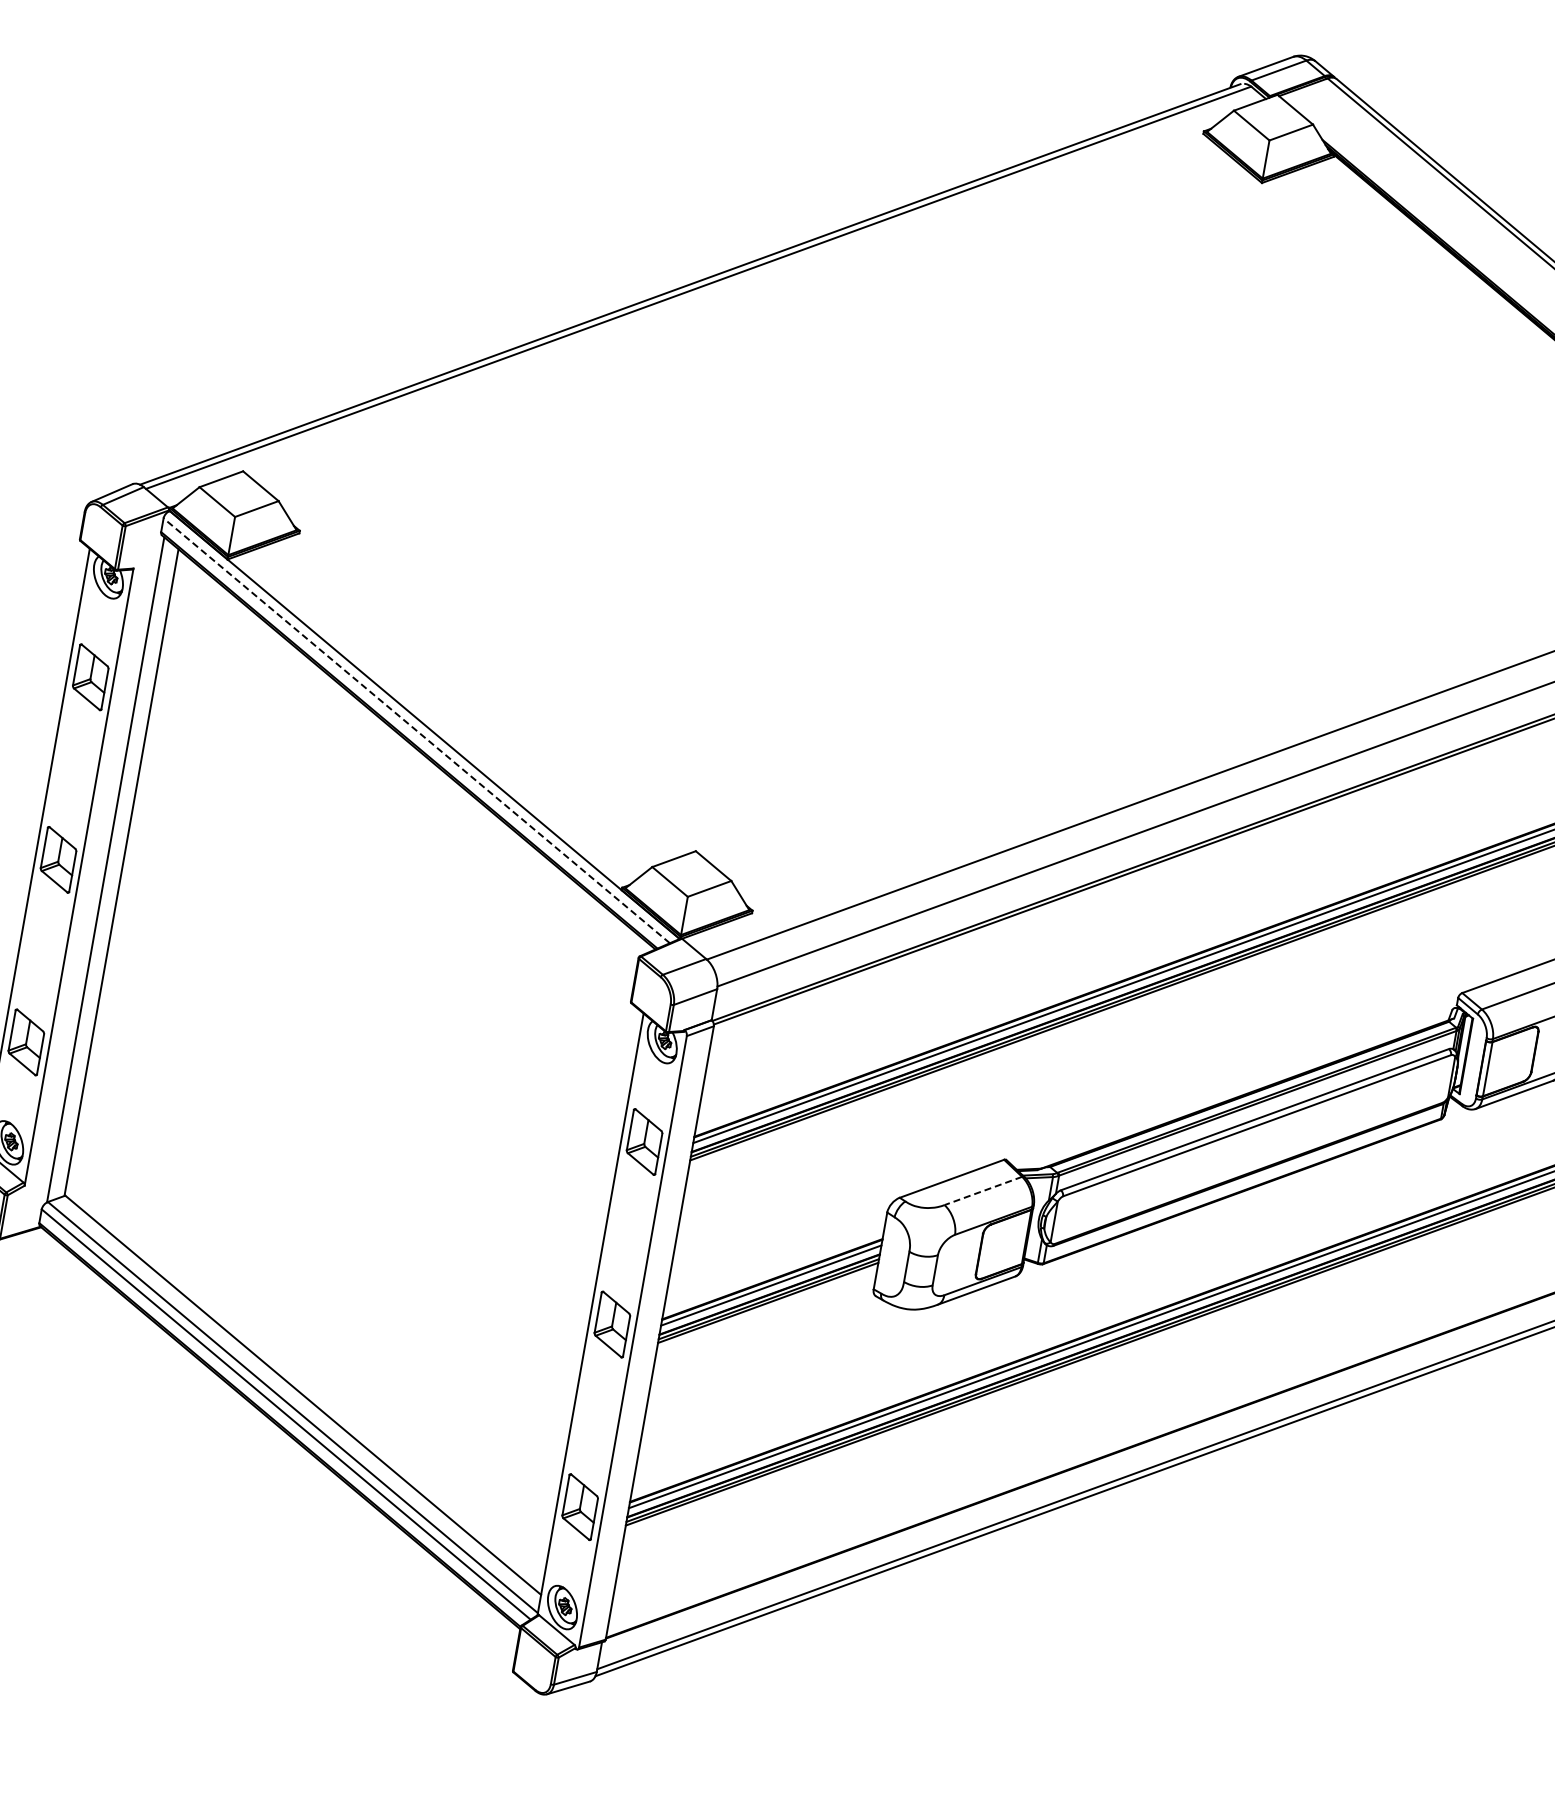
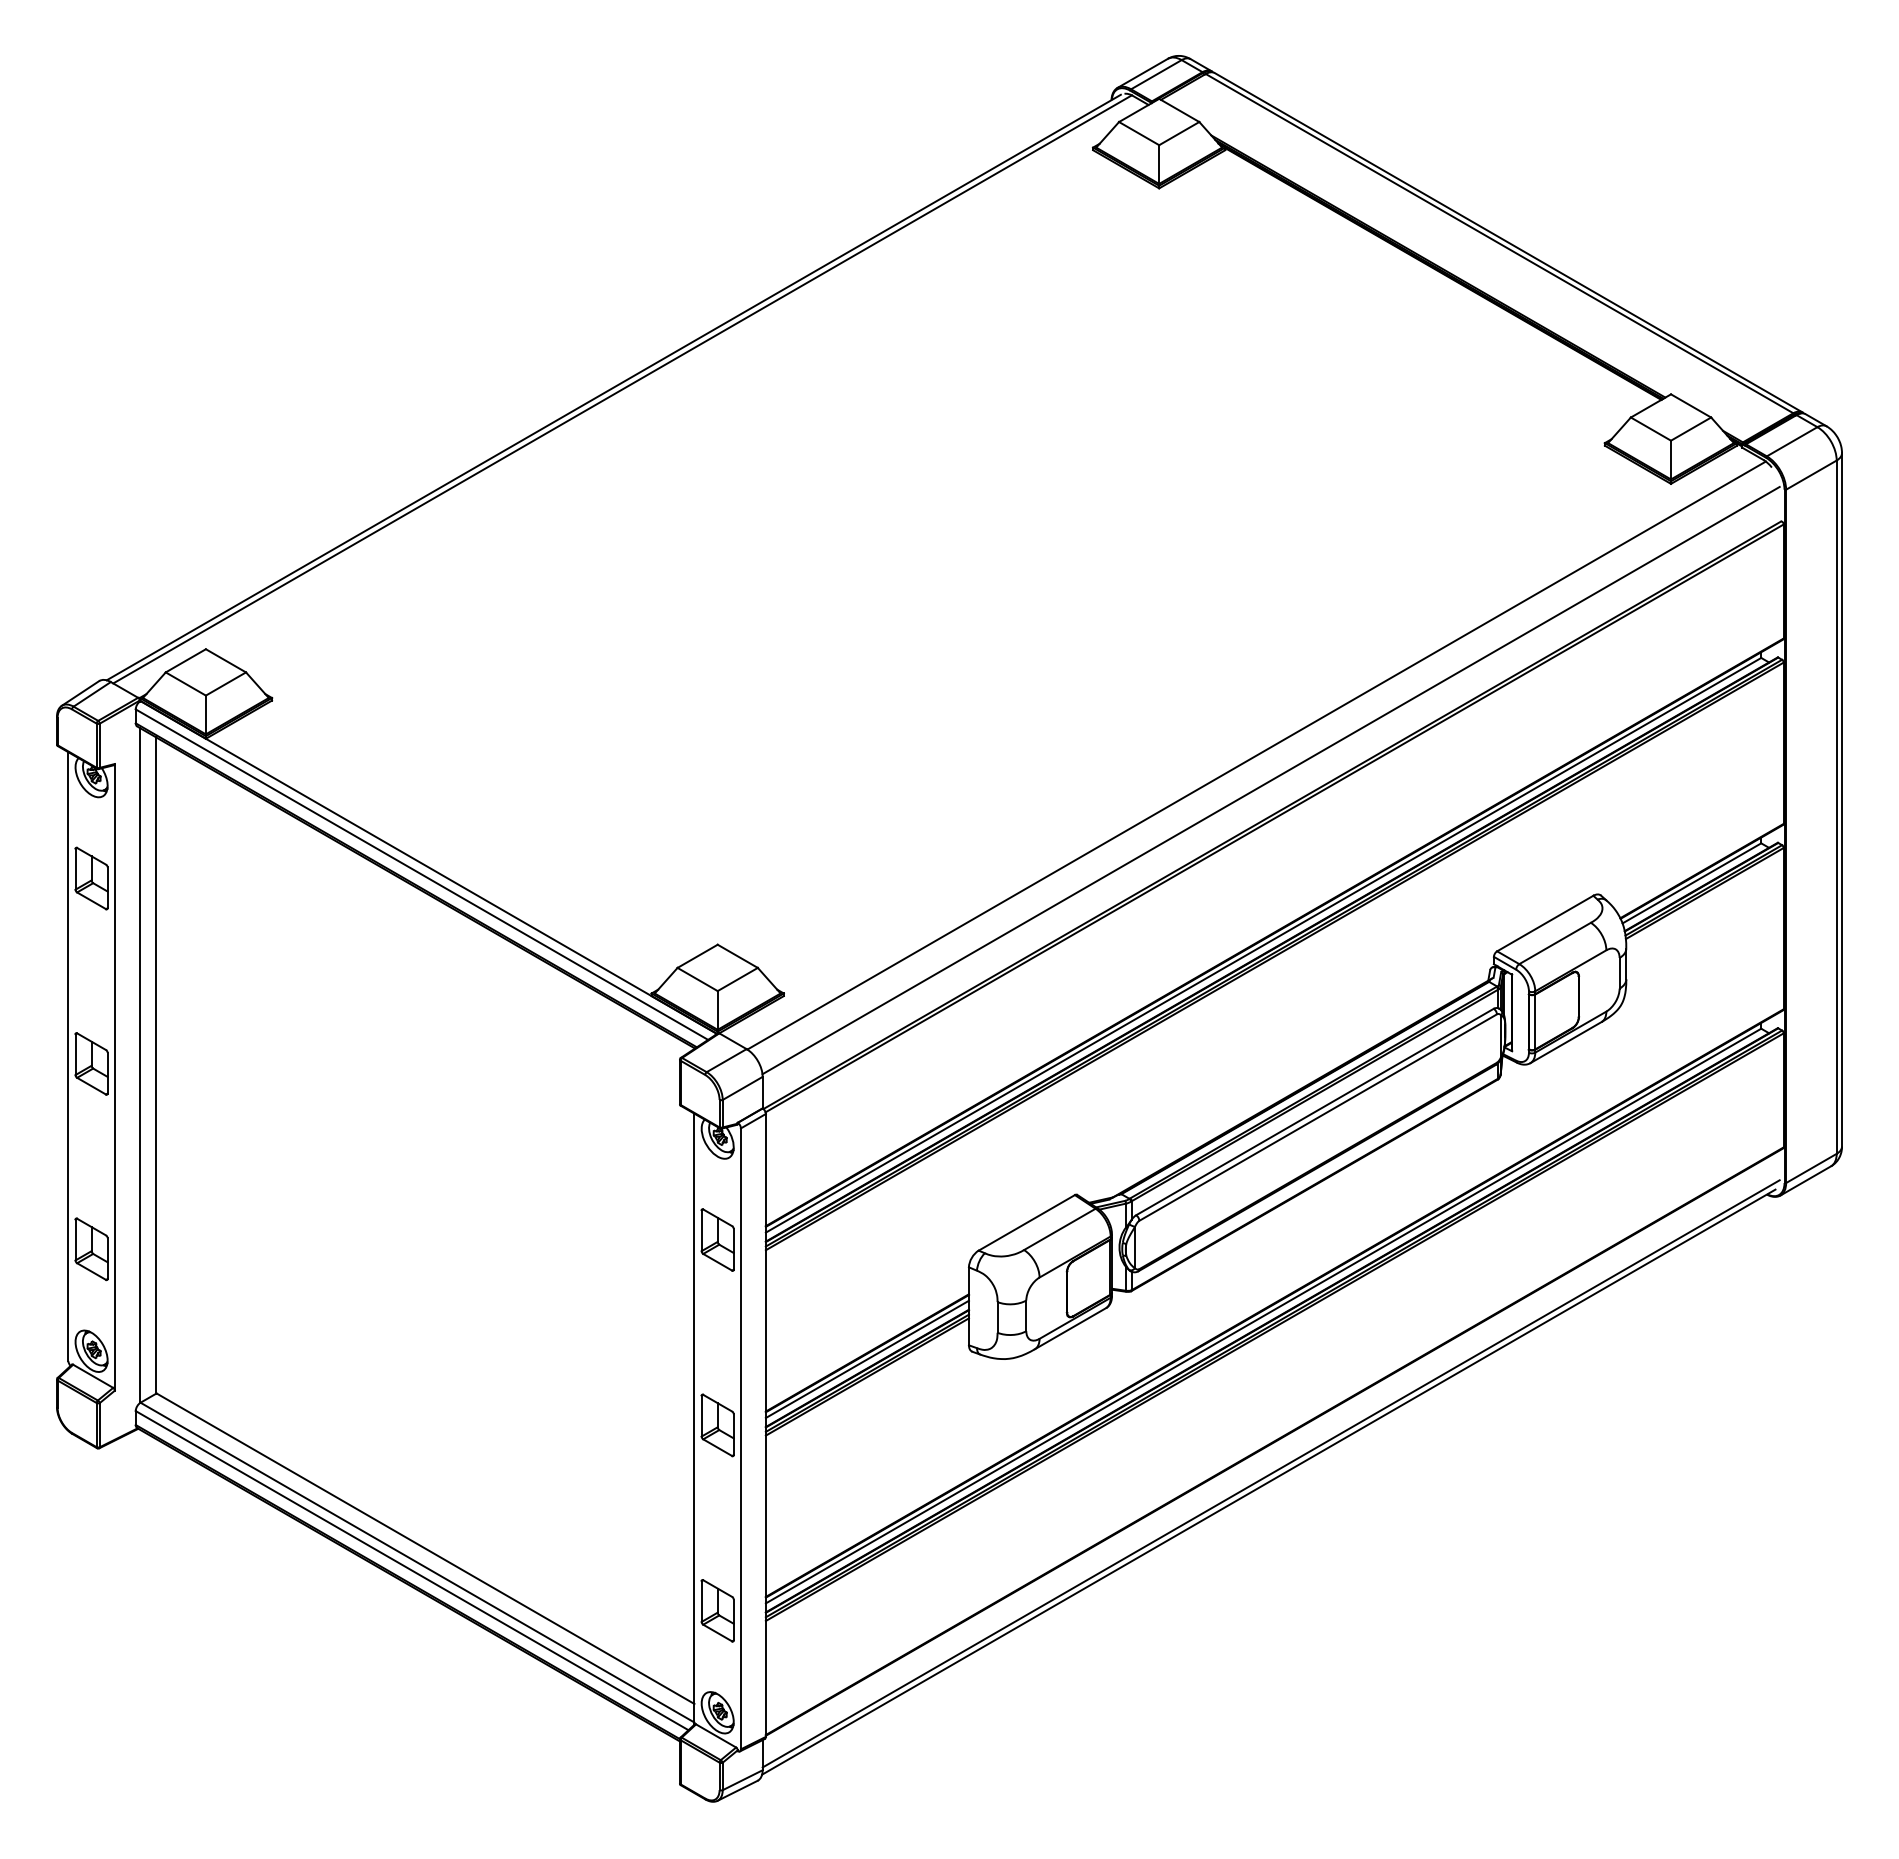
line: (416, 730) -> (421, 874), dashed -> solid
line: (983, 1190) -> (1059, 1229), dashed -> solid

